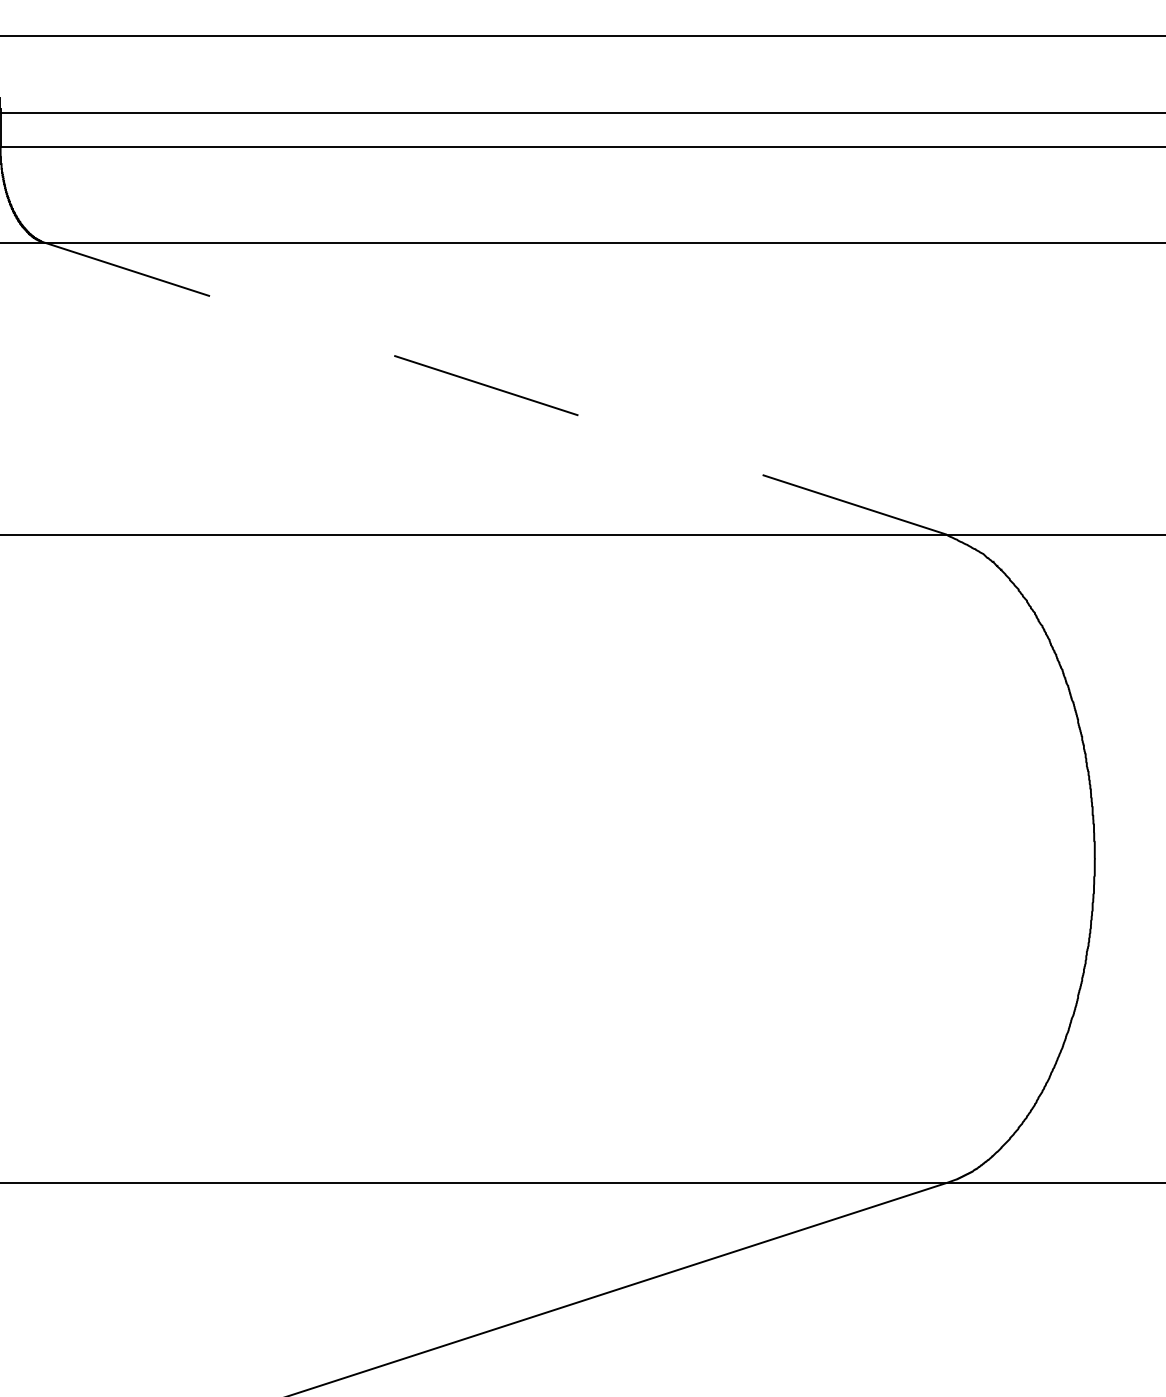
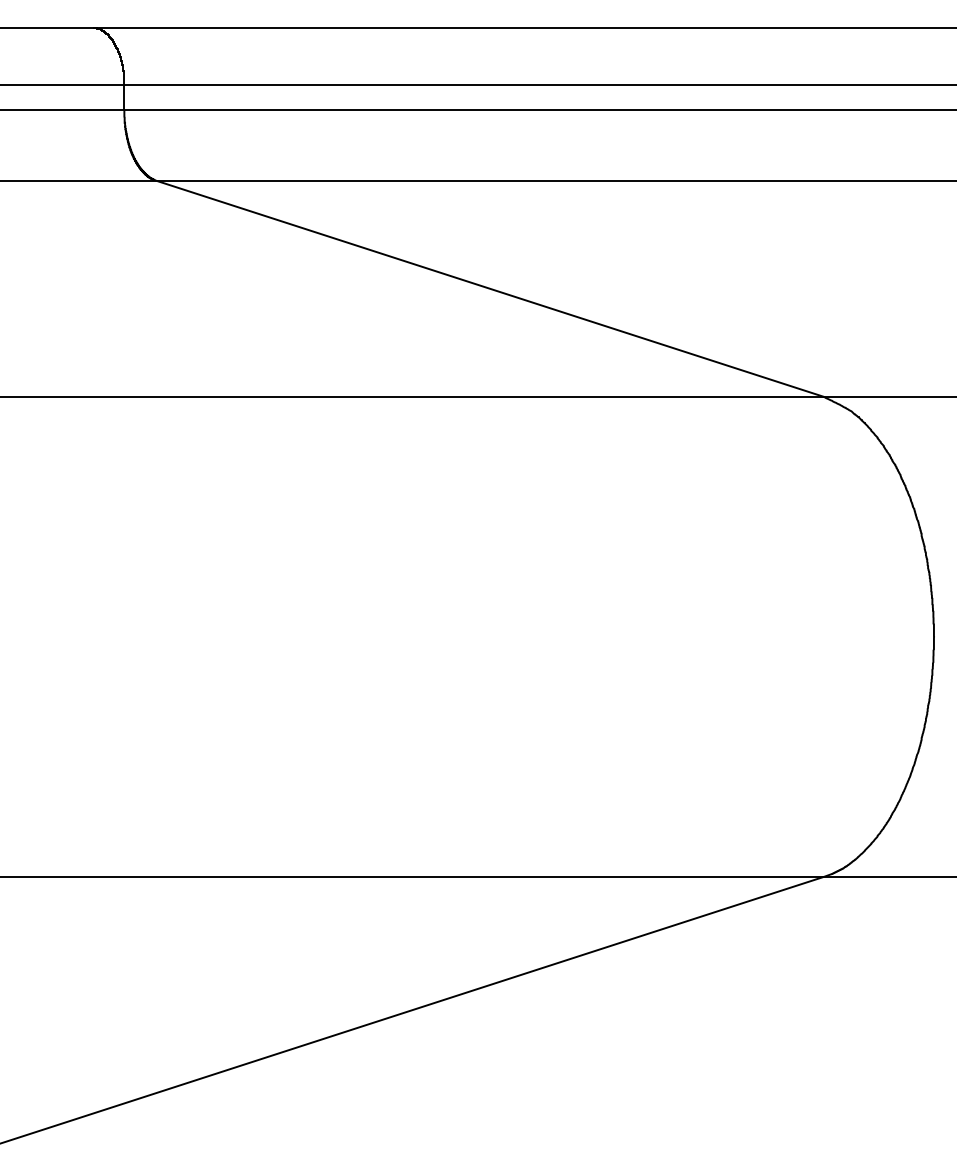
line: (495, 387) -> (490, 288), dashed -> solid

